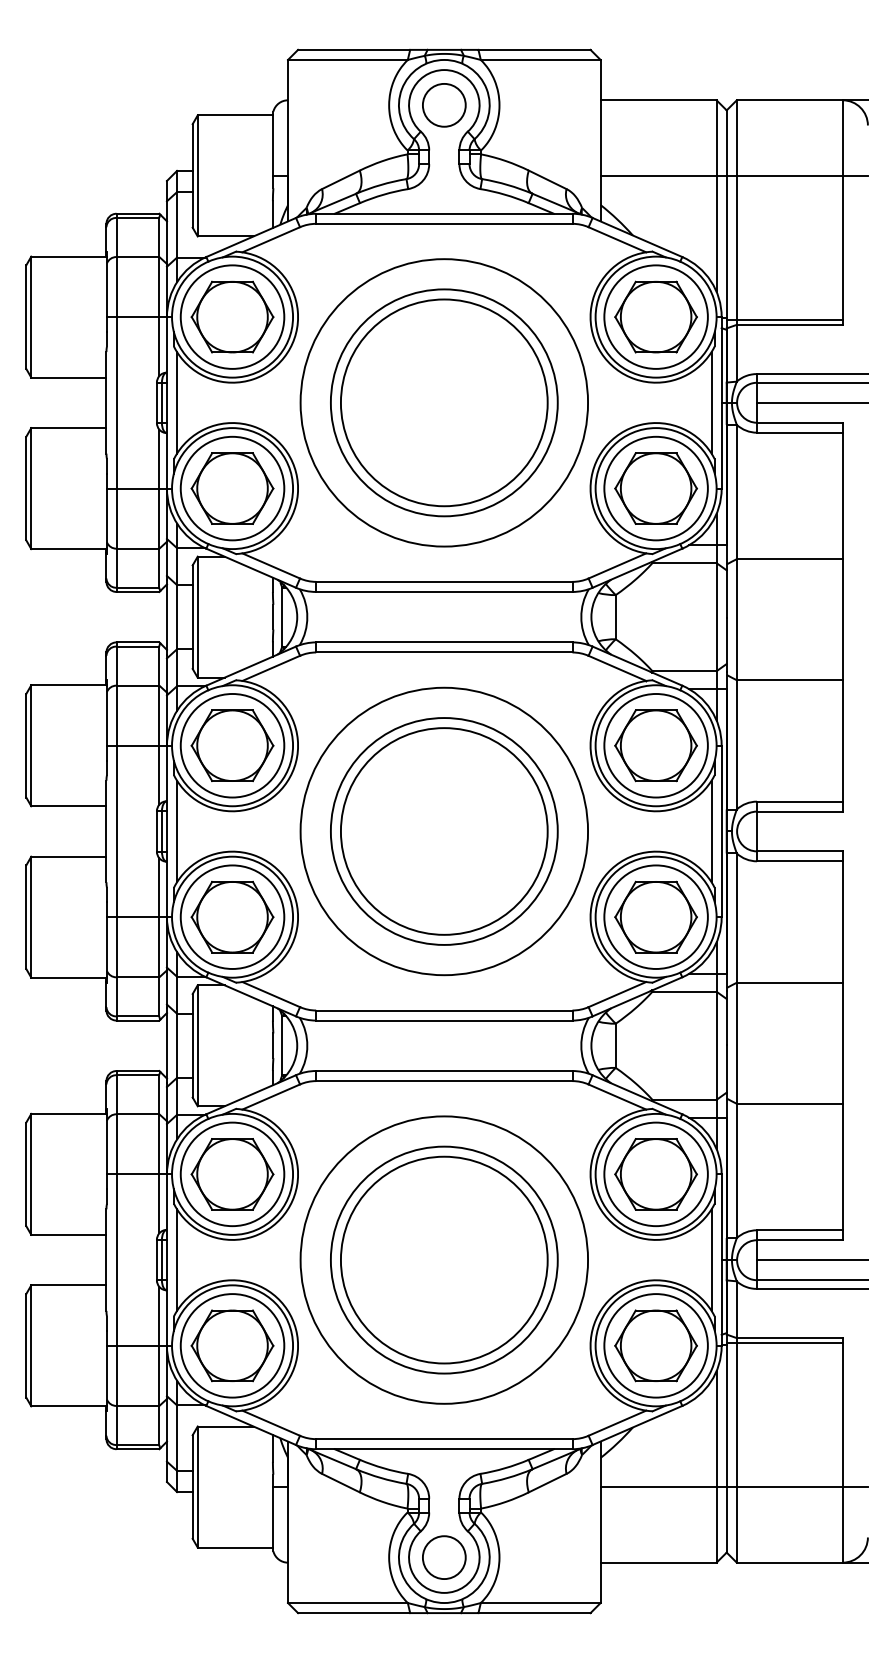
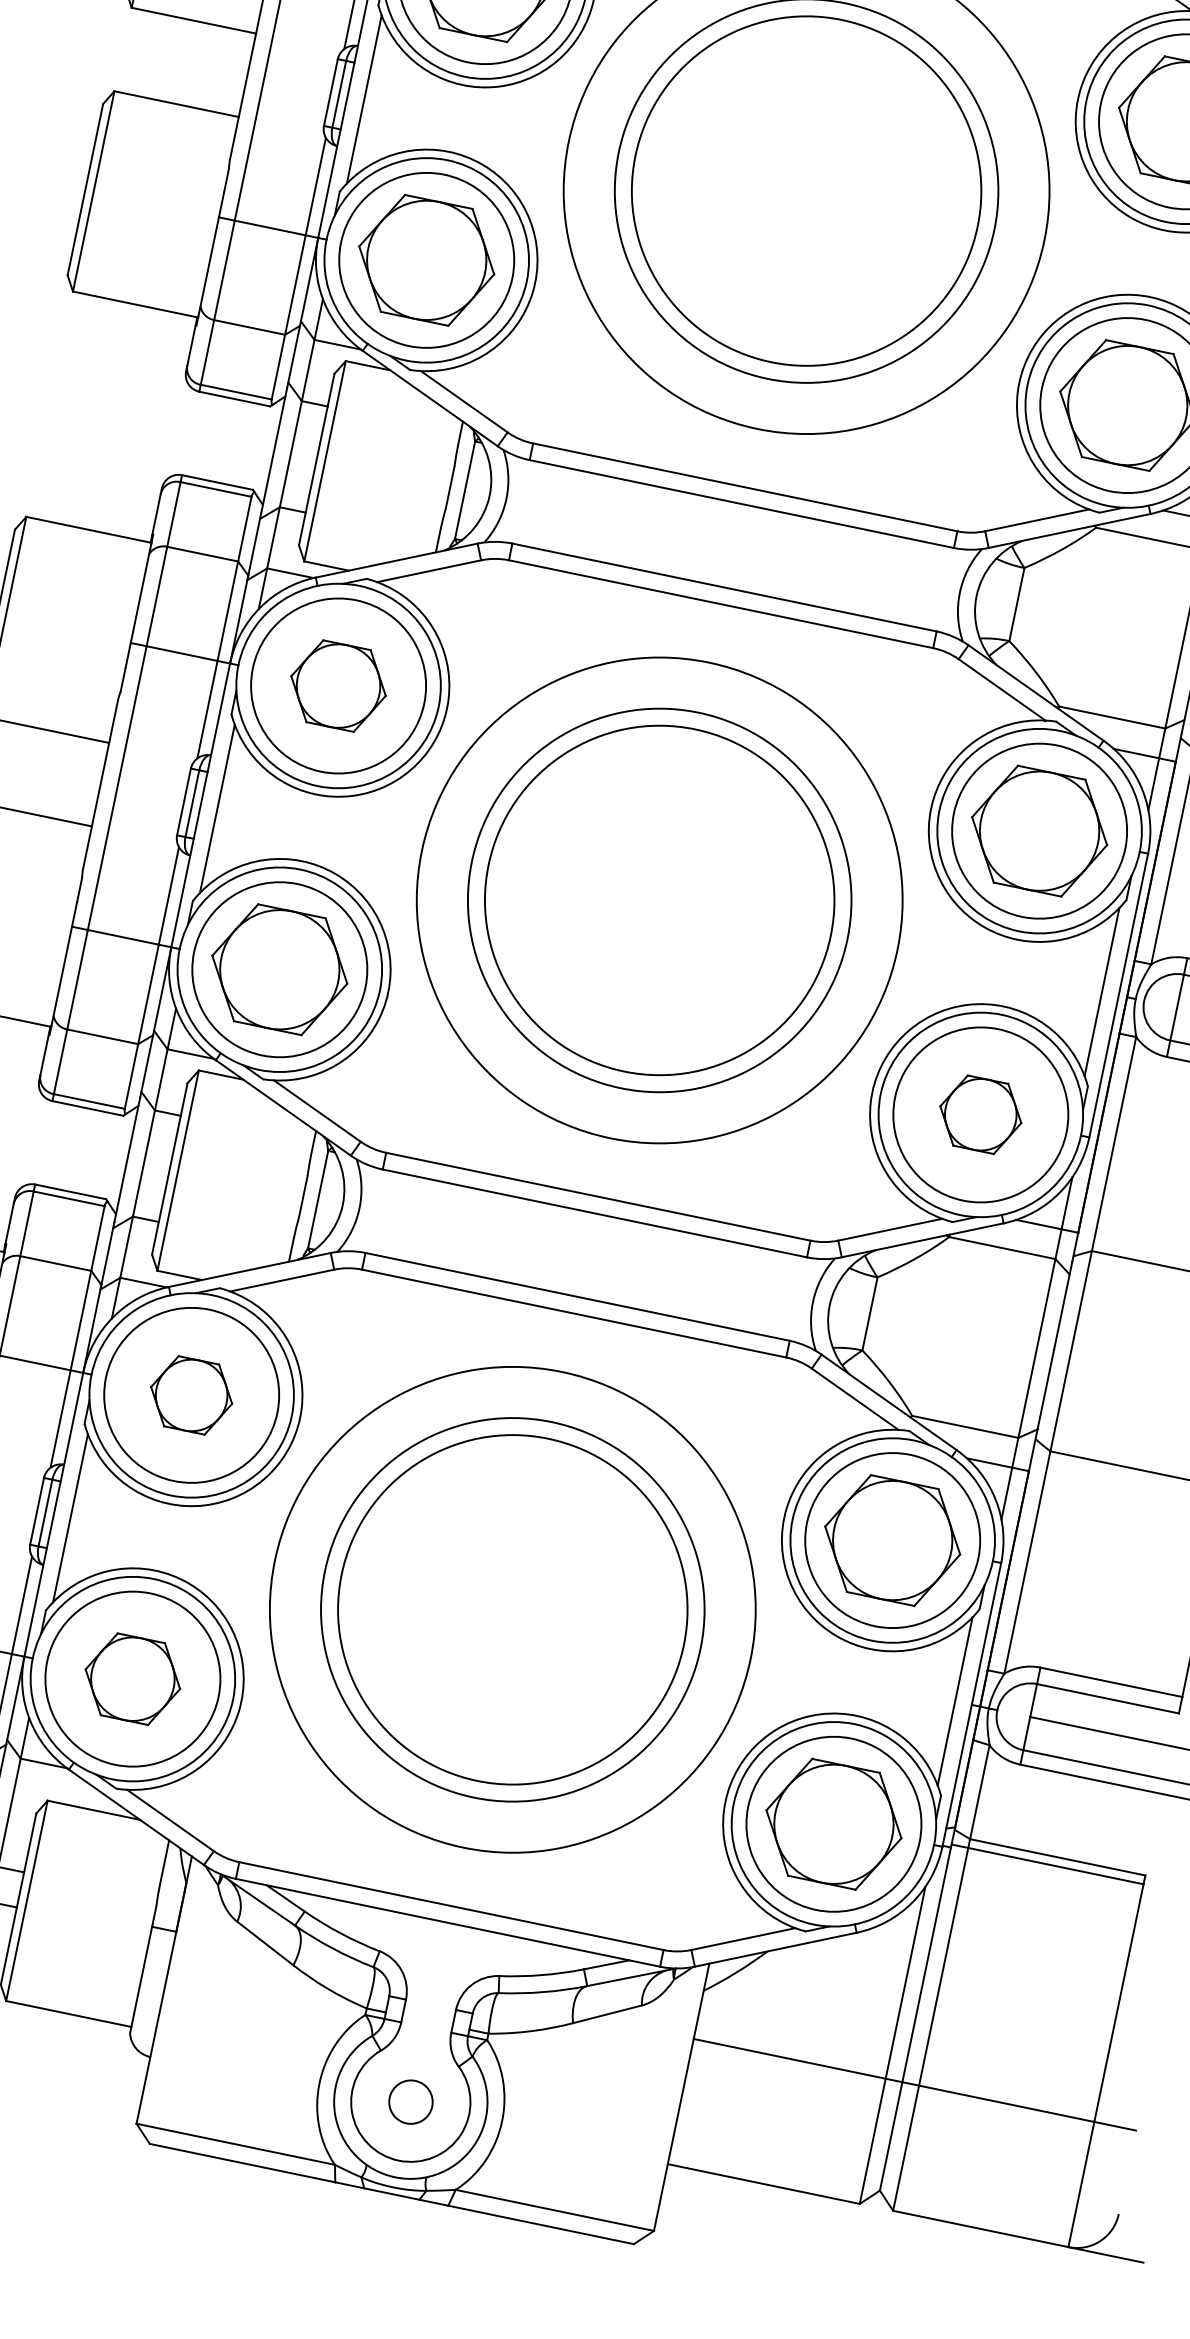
part: (232, 745) -> (338, 685), size x0.7
part: (655, 916) -> (980, 1113), size x0.6
part: (232, 1174) -> (191, 1395), size x0.6
part: (232, 1345) -> (132, 1678), size x0.7
circle: (444, 1557) -> (411, 2102), size x0.6

